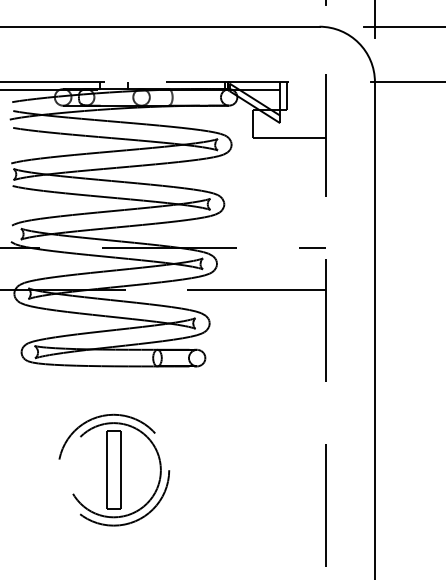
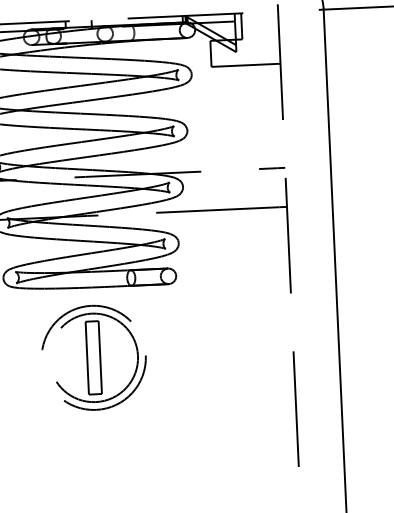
part: (114, 469) -> (94, 357), moved

